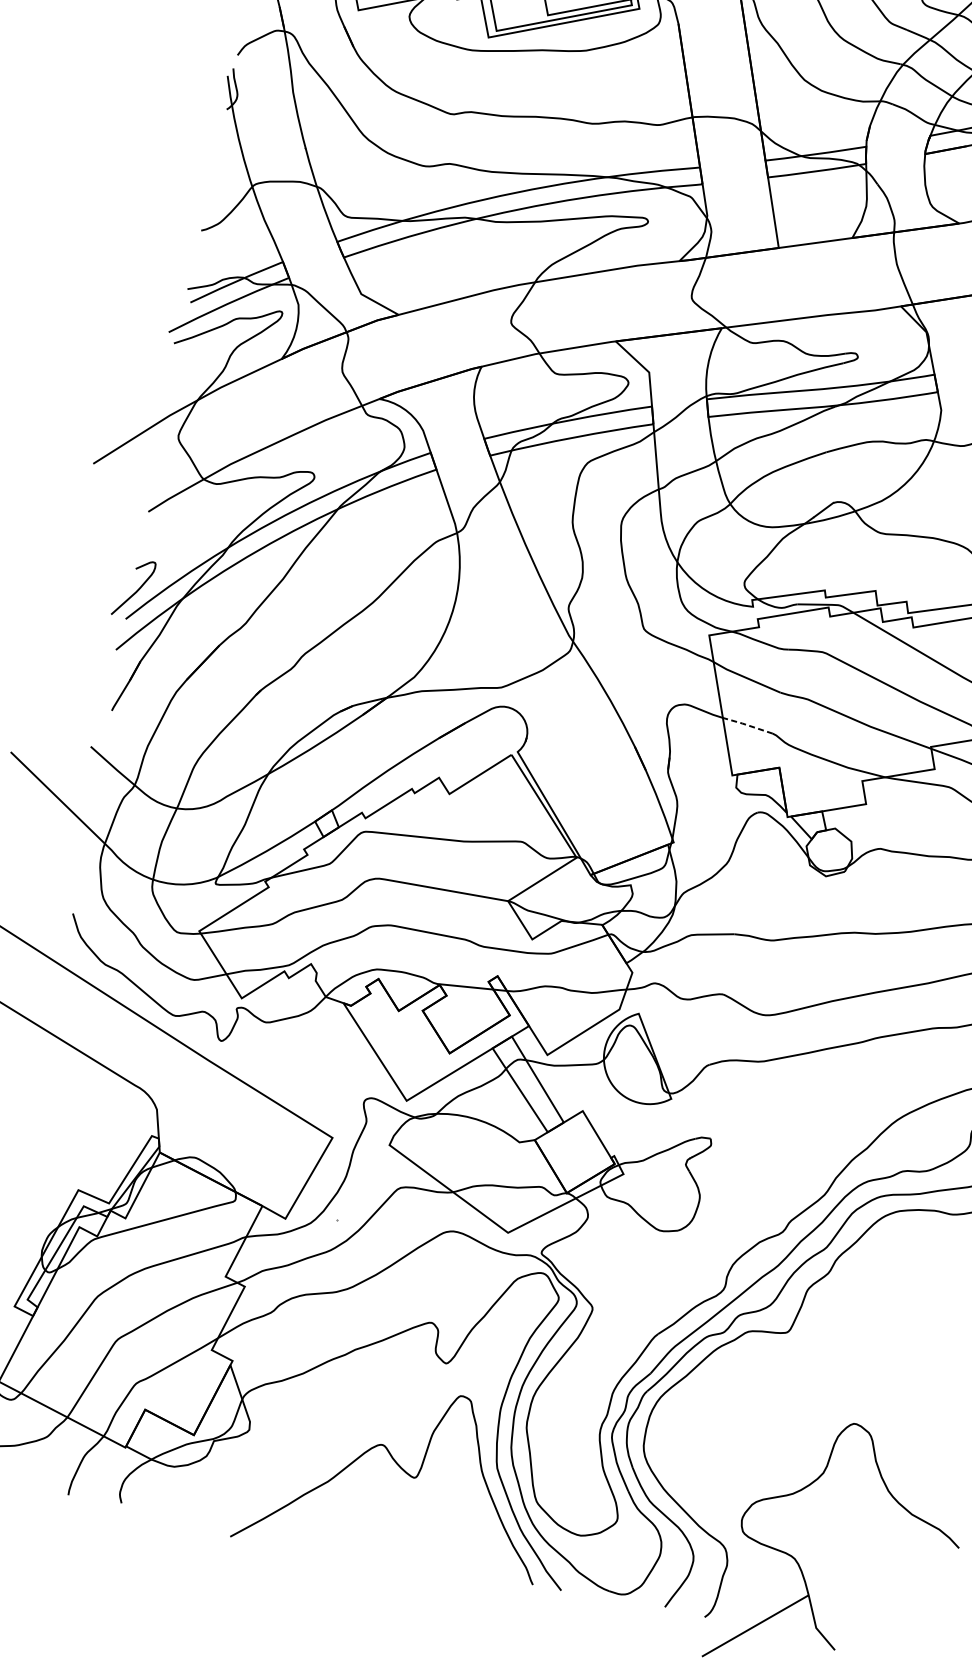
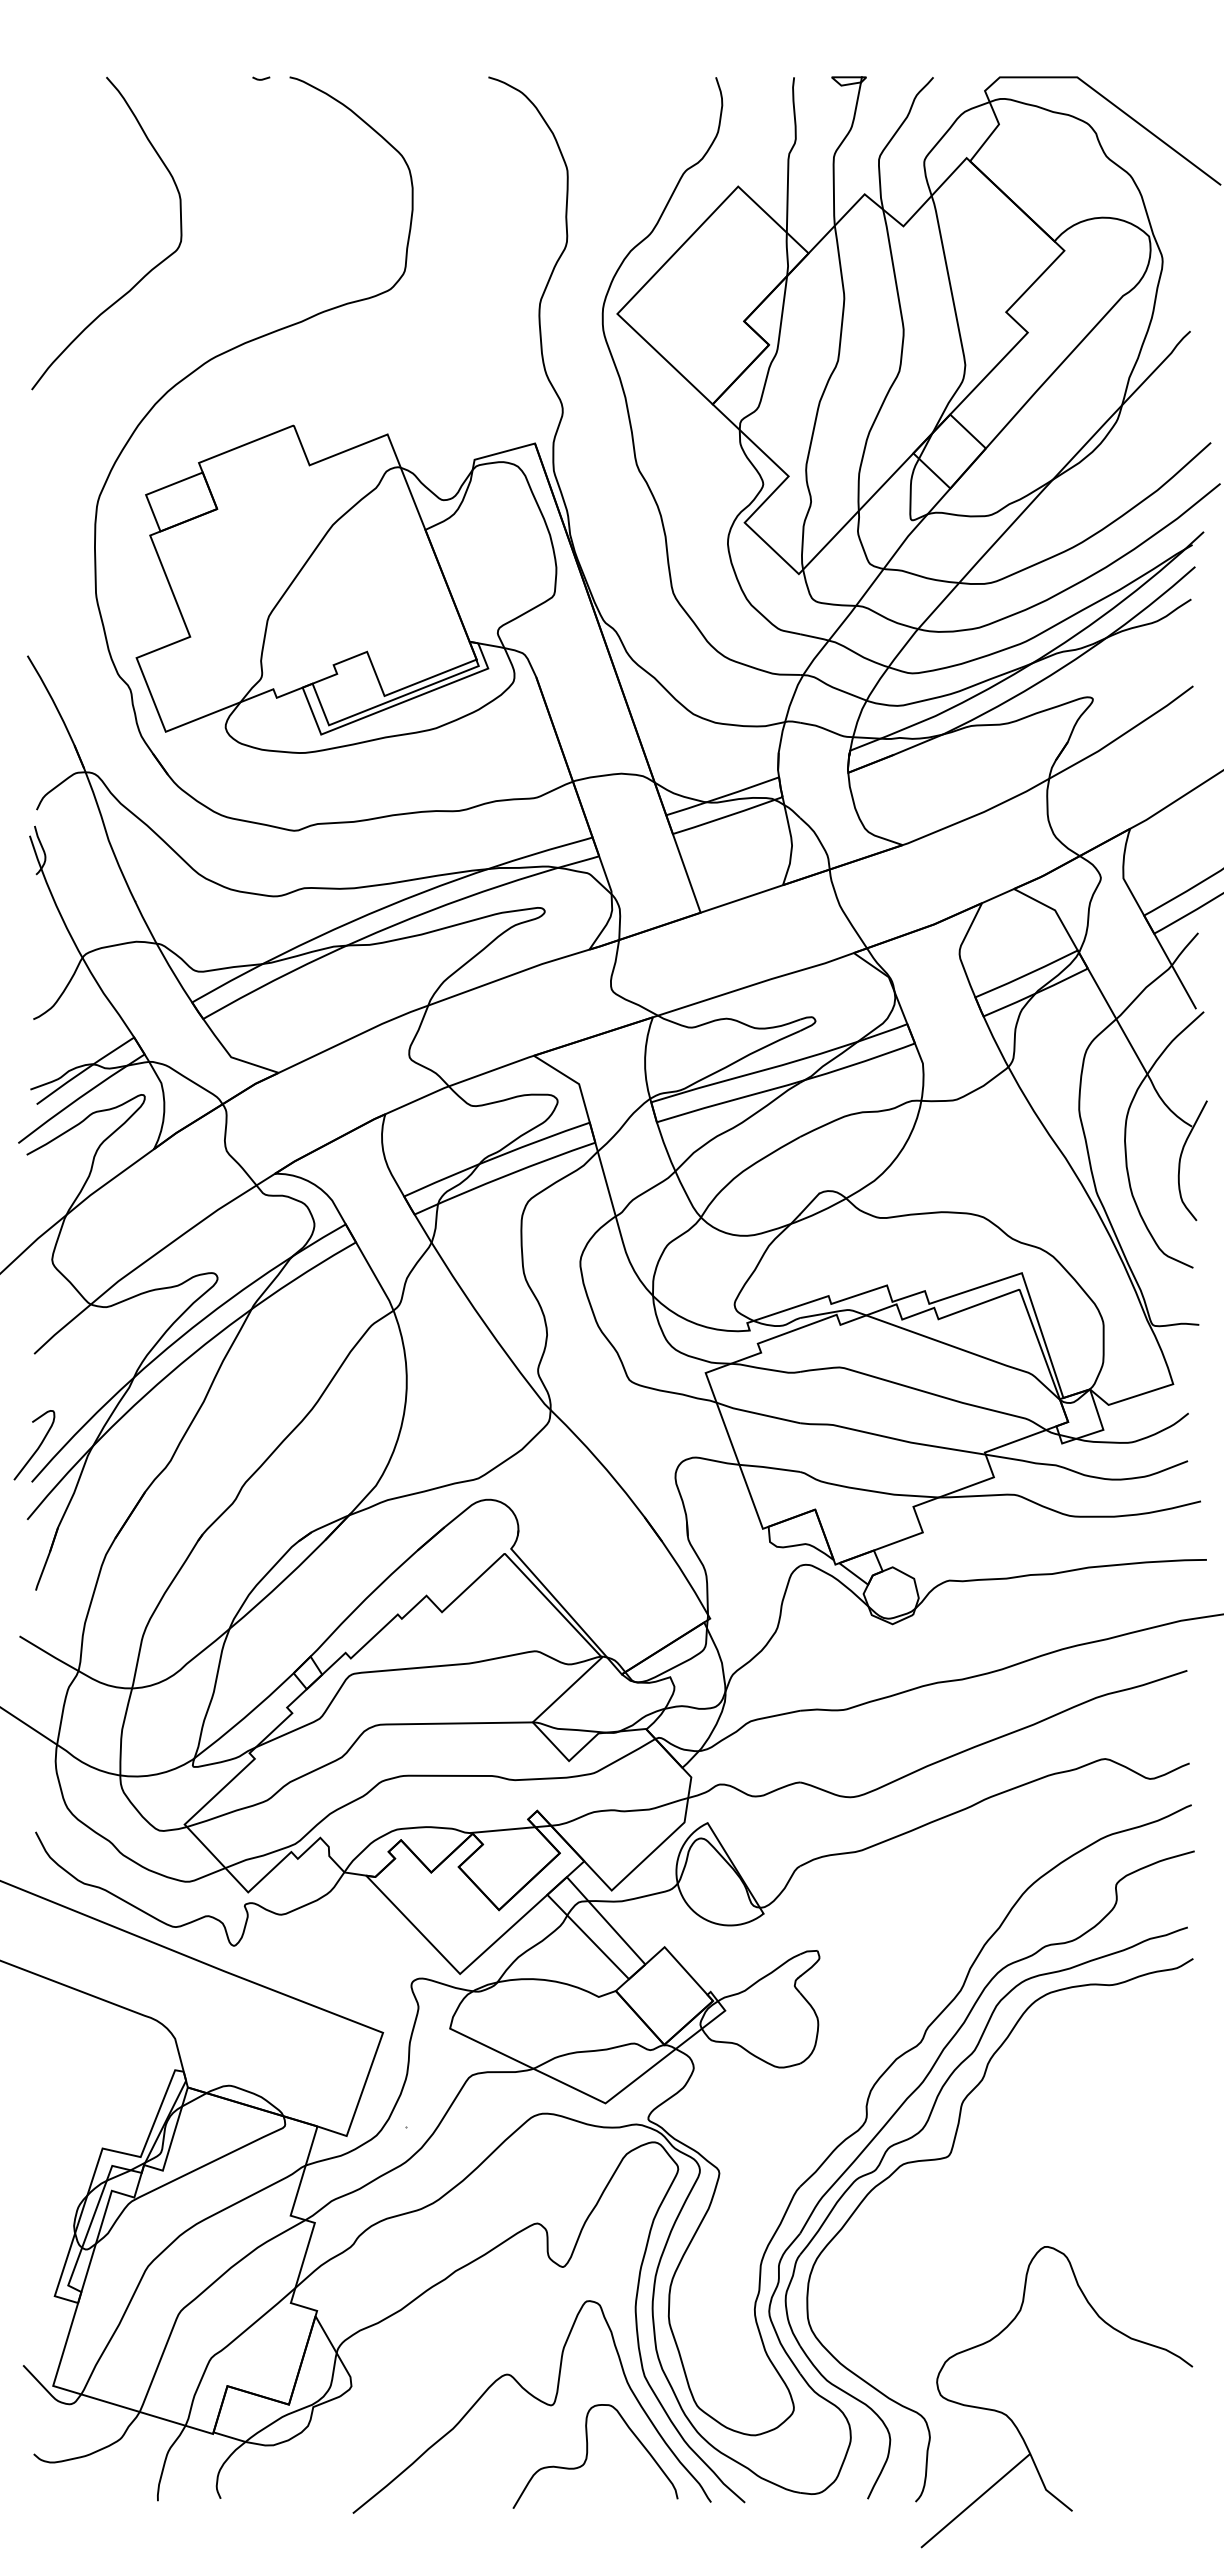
line: (746, 724) -> (768, 1467), dashed -> solid
curve: (436, 1526) -> (587, 2456), added

